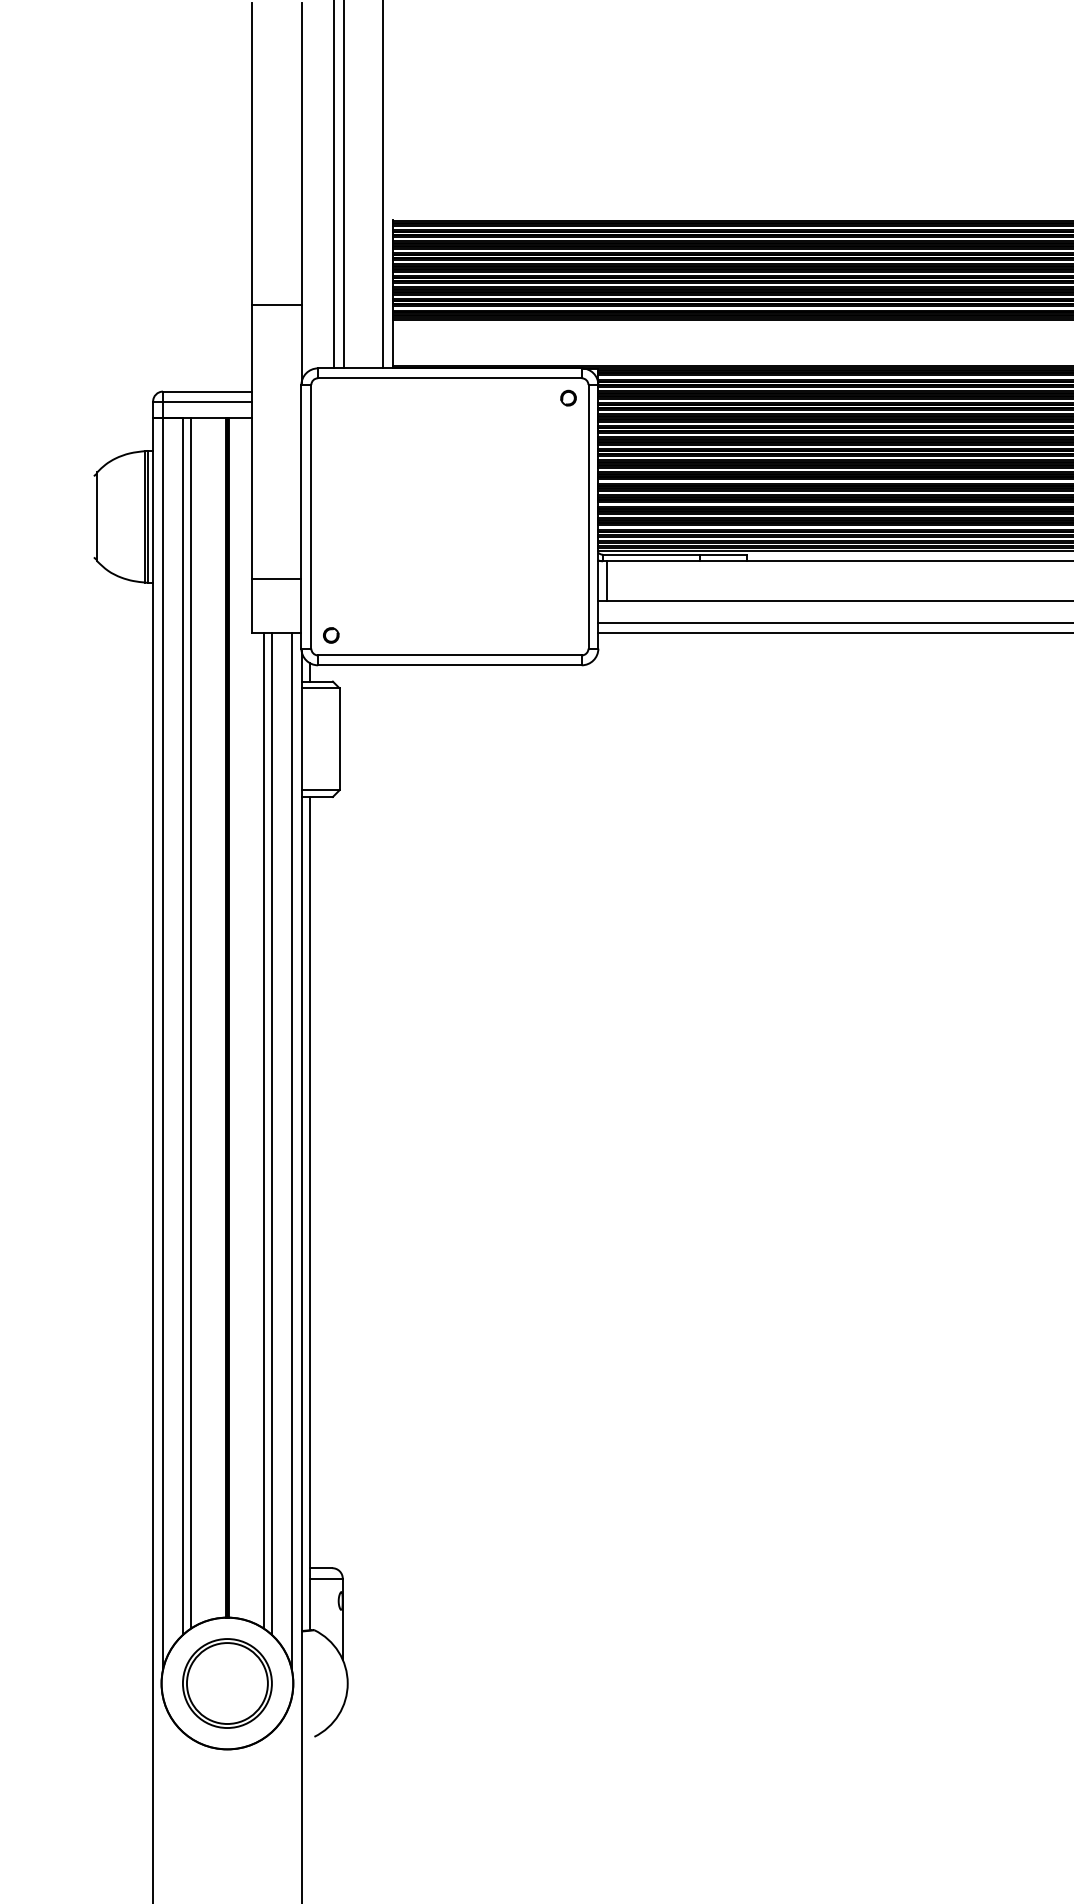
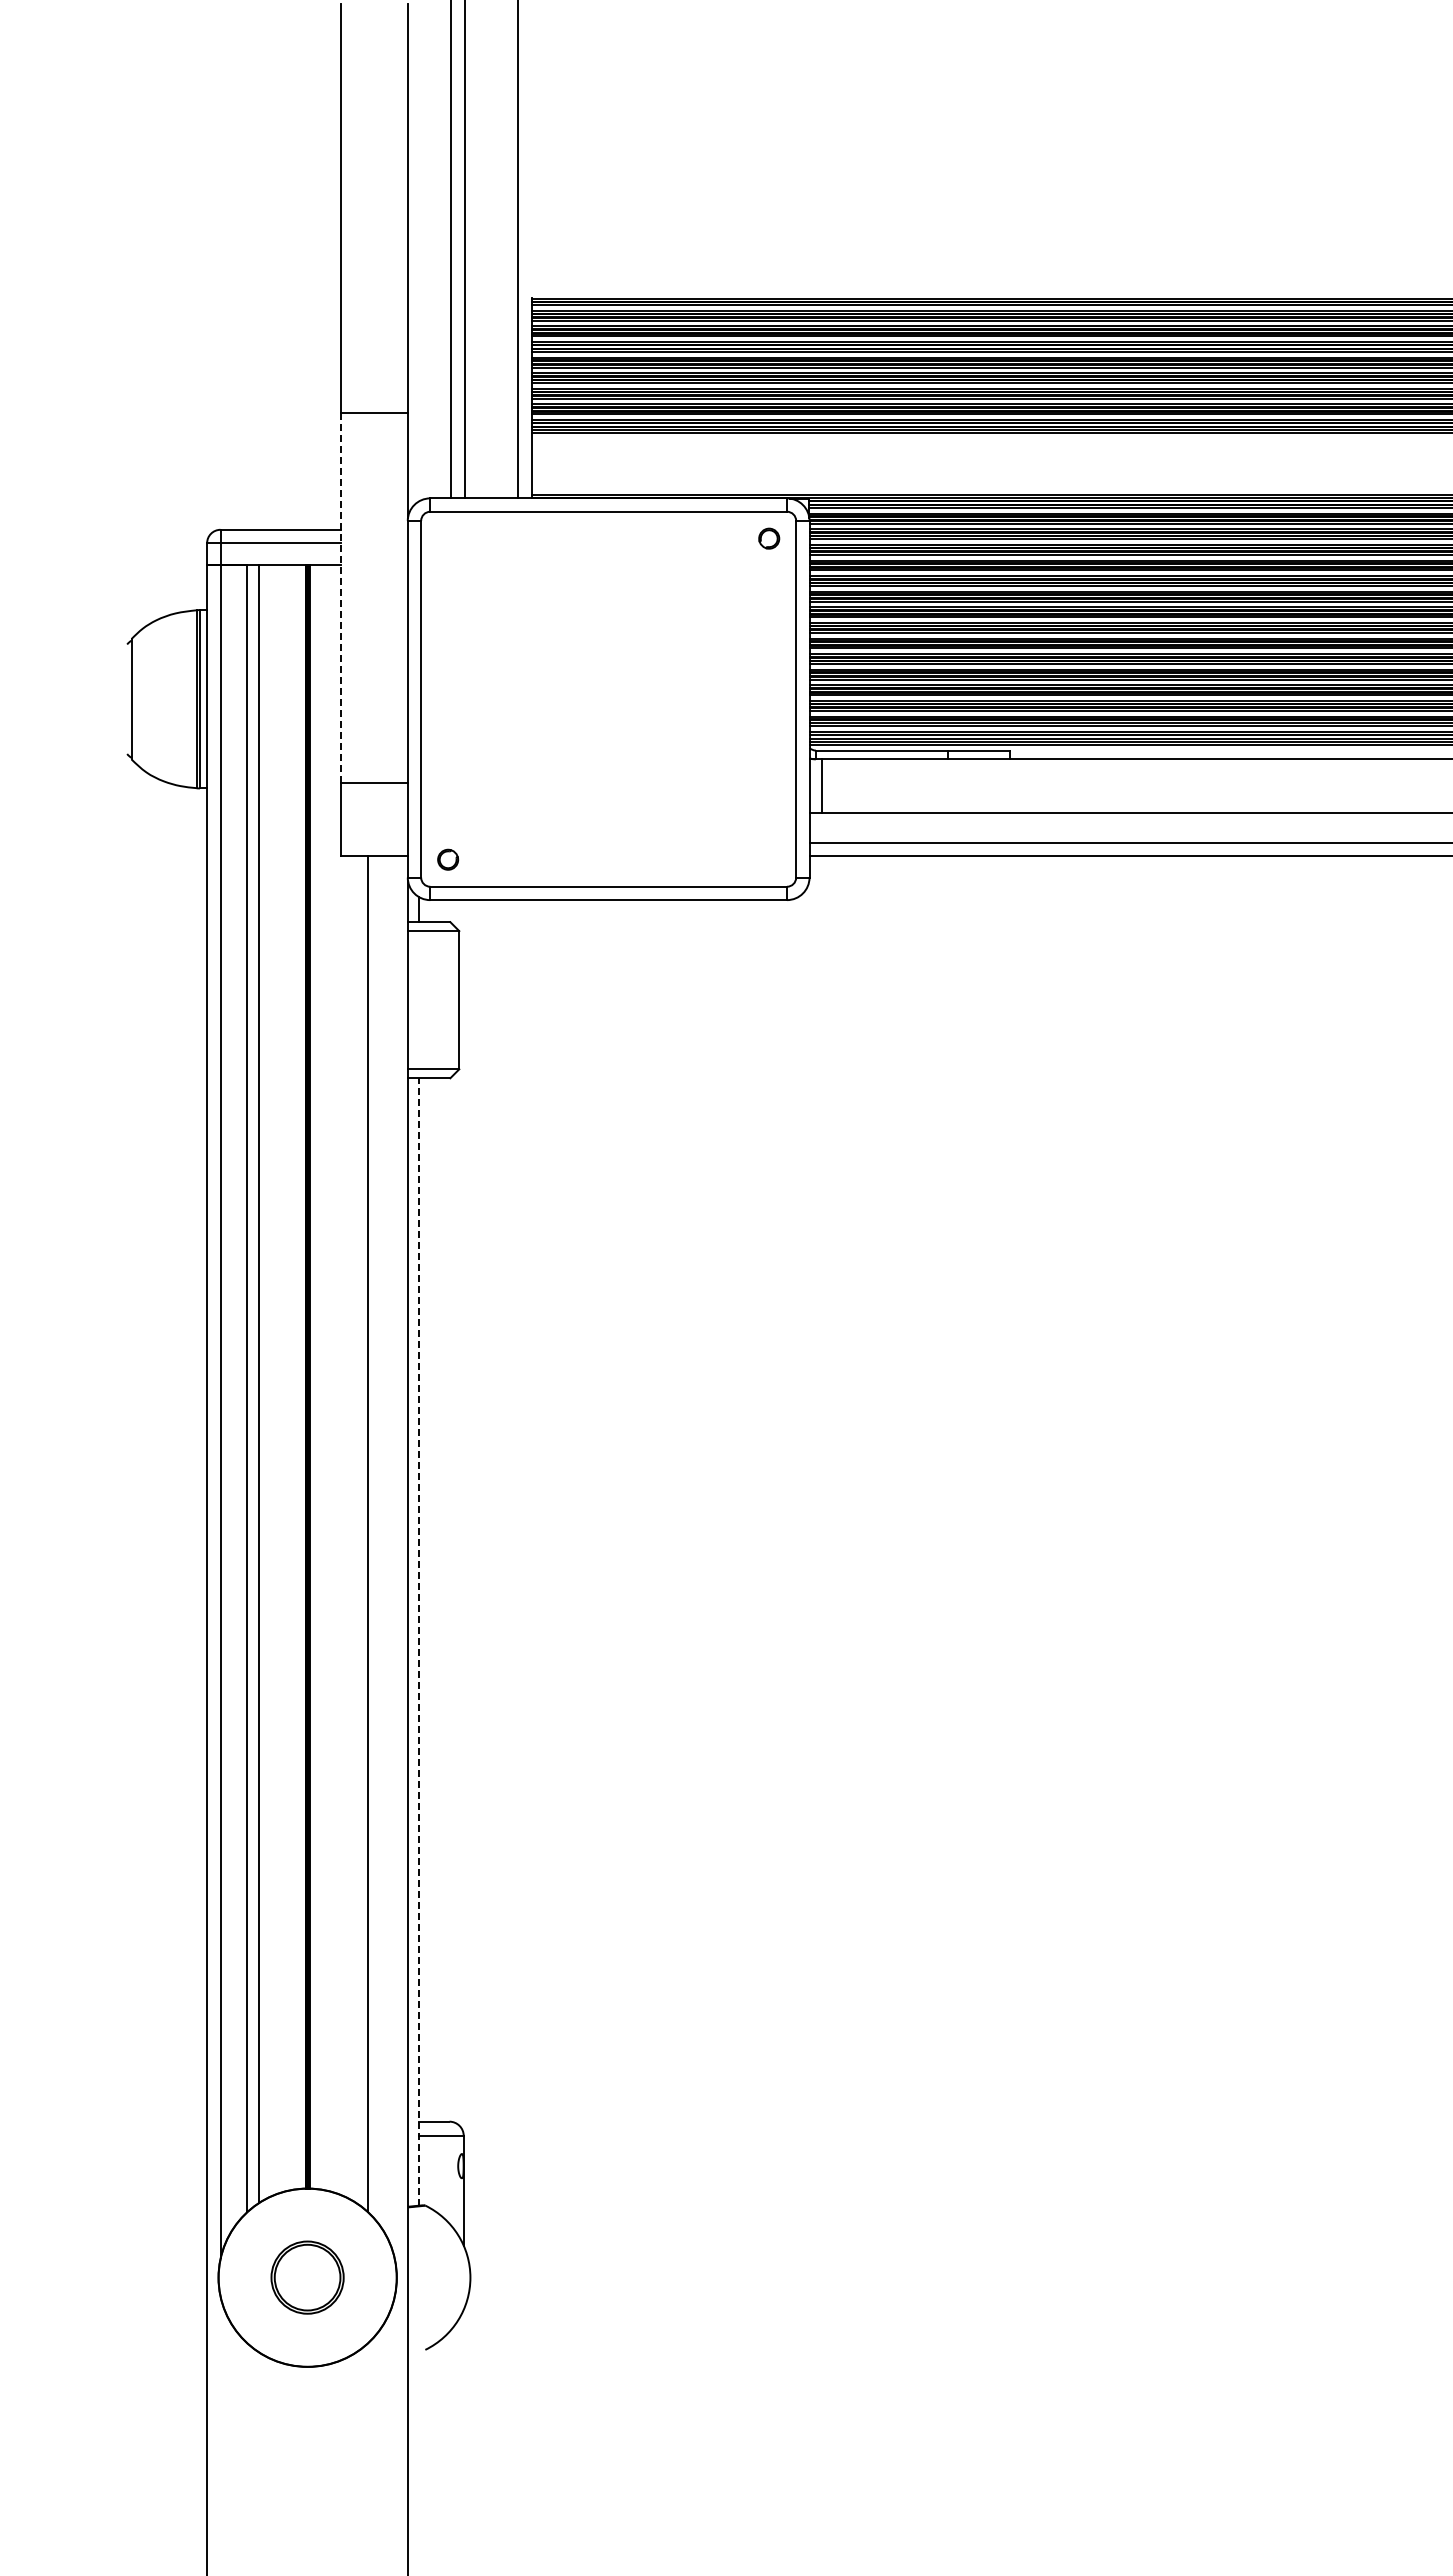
line: (252, 441) -> (341, 597), solid -> dashed
line: (263, 1130) -> (356, 1529), removed
line: (291, 1150) -> (394, 1556), removed
line: (310, 1213) -> (419, 1641), solid -> dashed
part: (227, 1683) -> (307, 2277), size x0.6

